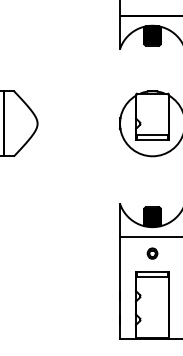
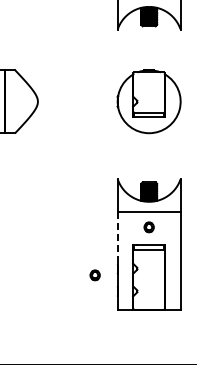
line: (119, 265) -> (117, 238), solid -> dashed
part: (96, 303) -> (94, 275), added

